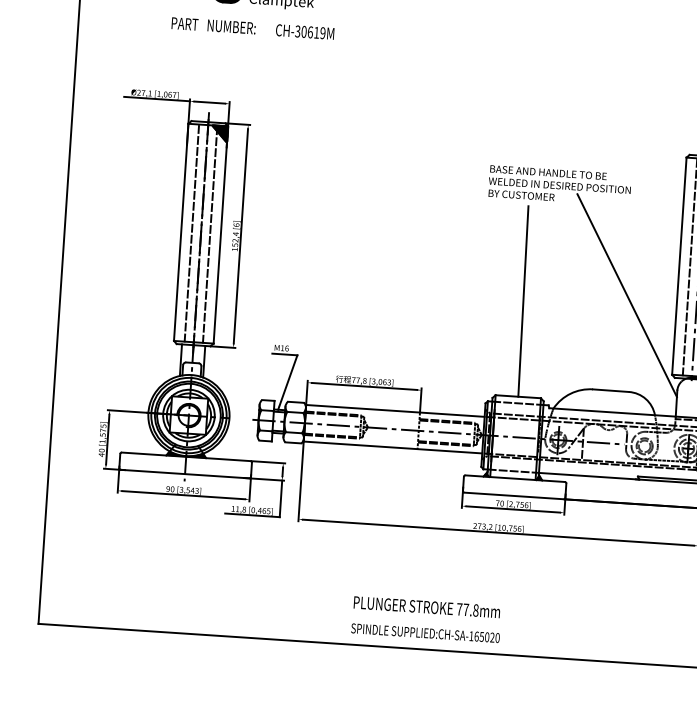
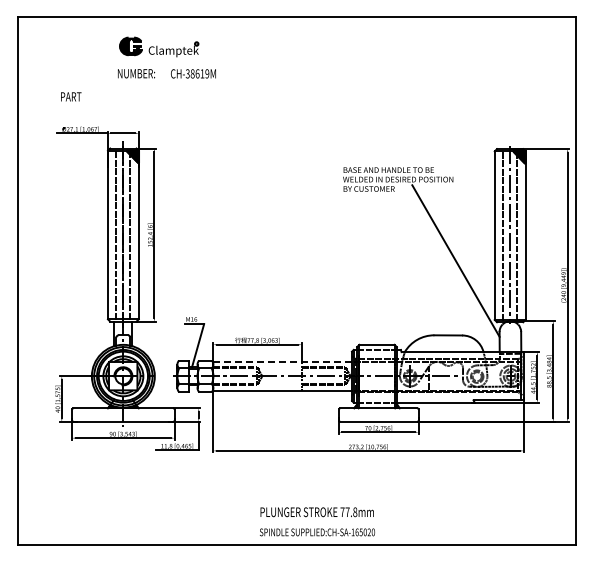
text: (185, 23) -> (71, 96), moved
text: (303, 32) -> (192, 74), CH-30619M -> CH-38619M
line: (524, 300) -> (376, 270), removed
line: (395, 411) -> (282, 362), solid -> dashed

